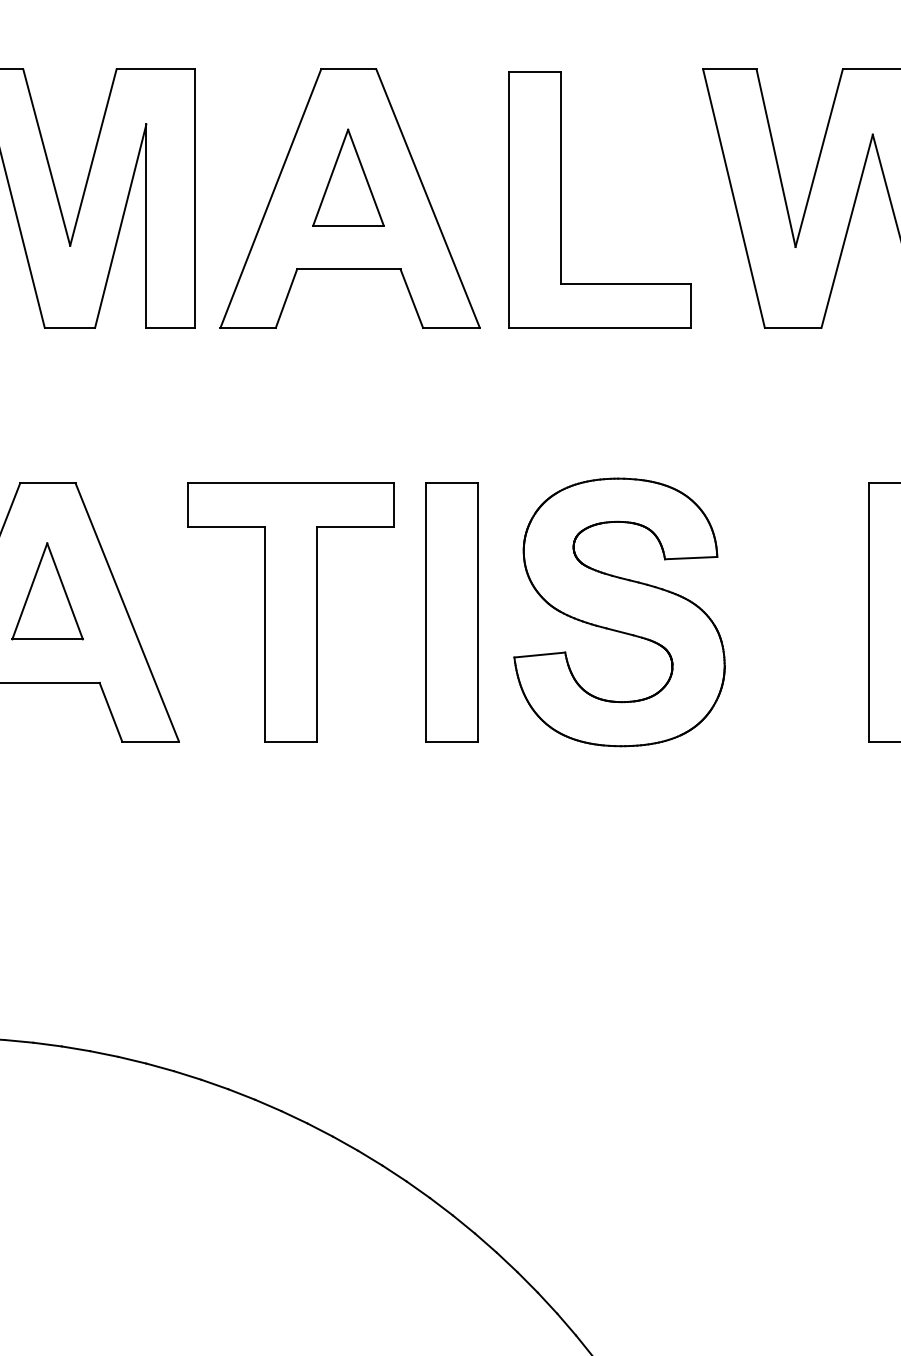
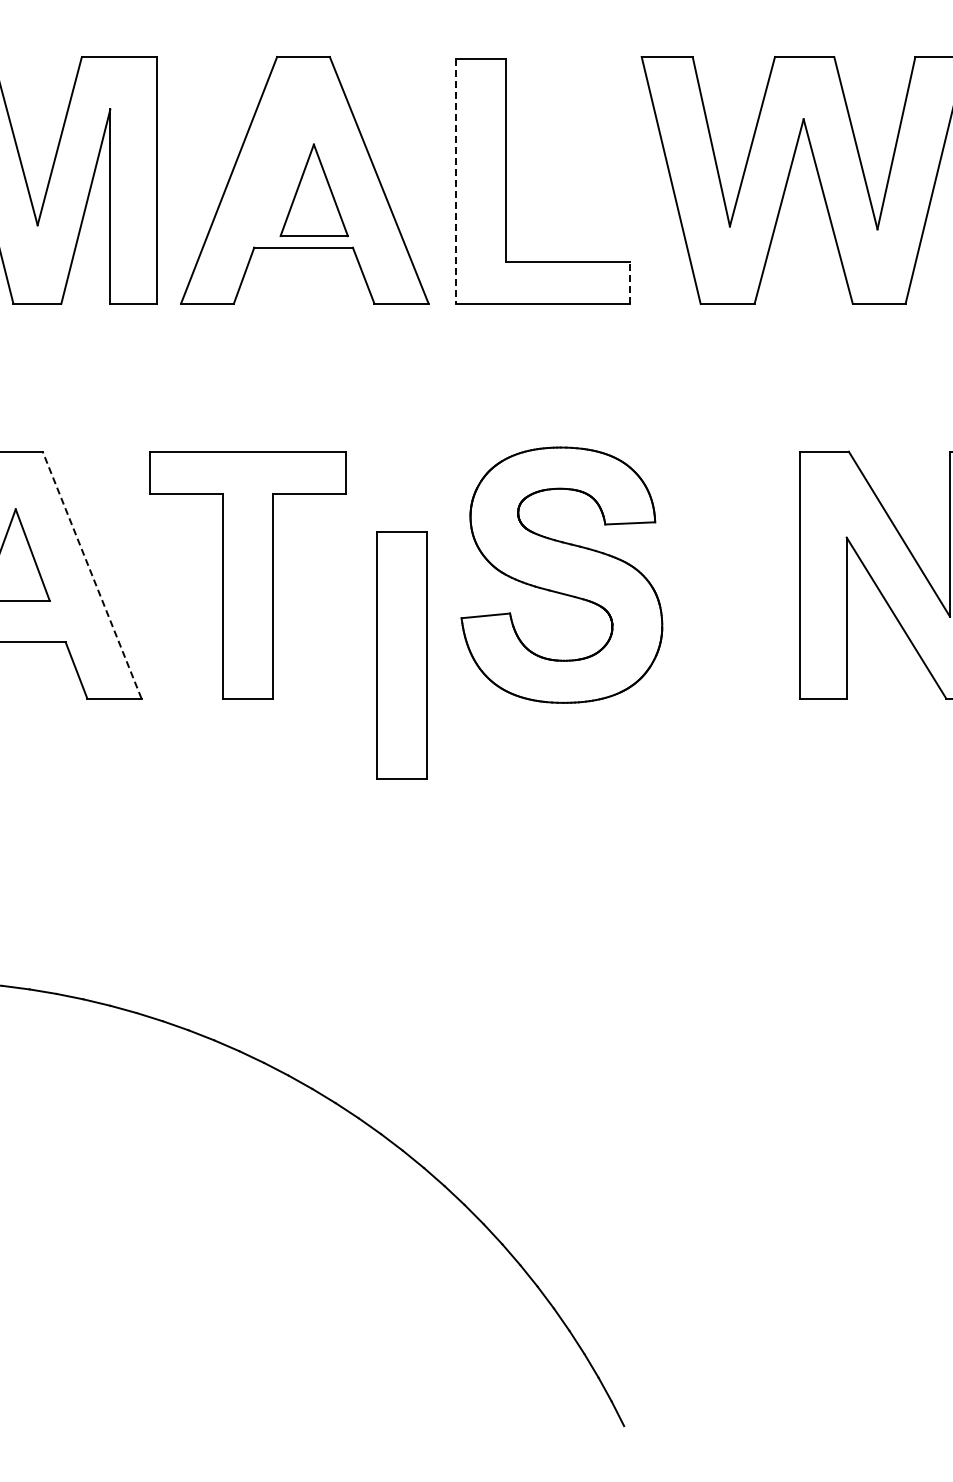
part: (347, 177) -> (313, 190), moved
line: (509, 199) -> (456, 181), solid -> dashed
line: (691, 305) -> (630, 282), solid -> dashed
line: (127, 612) -> (92, 575), solid -> dashed
part: (451, 612) -> (401, 655), moved

